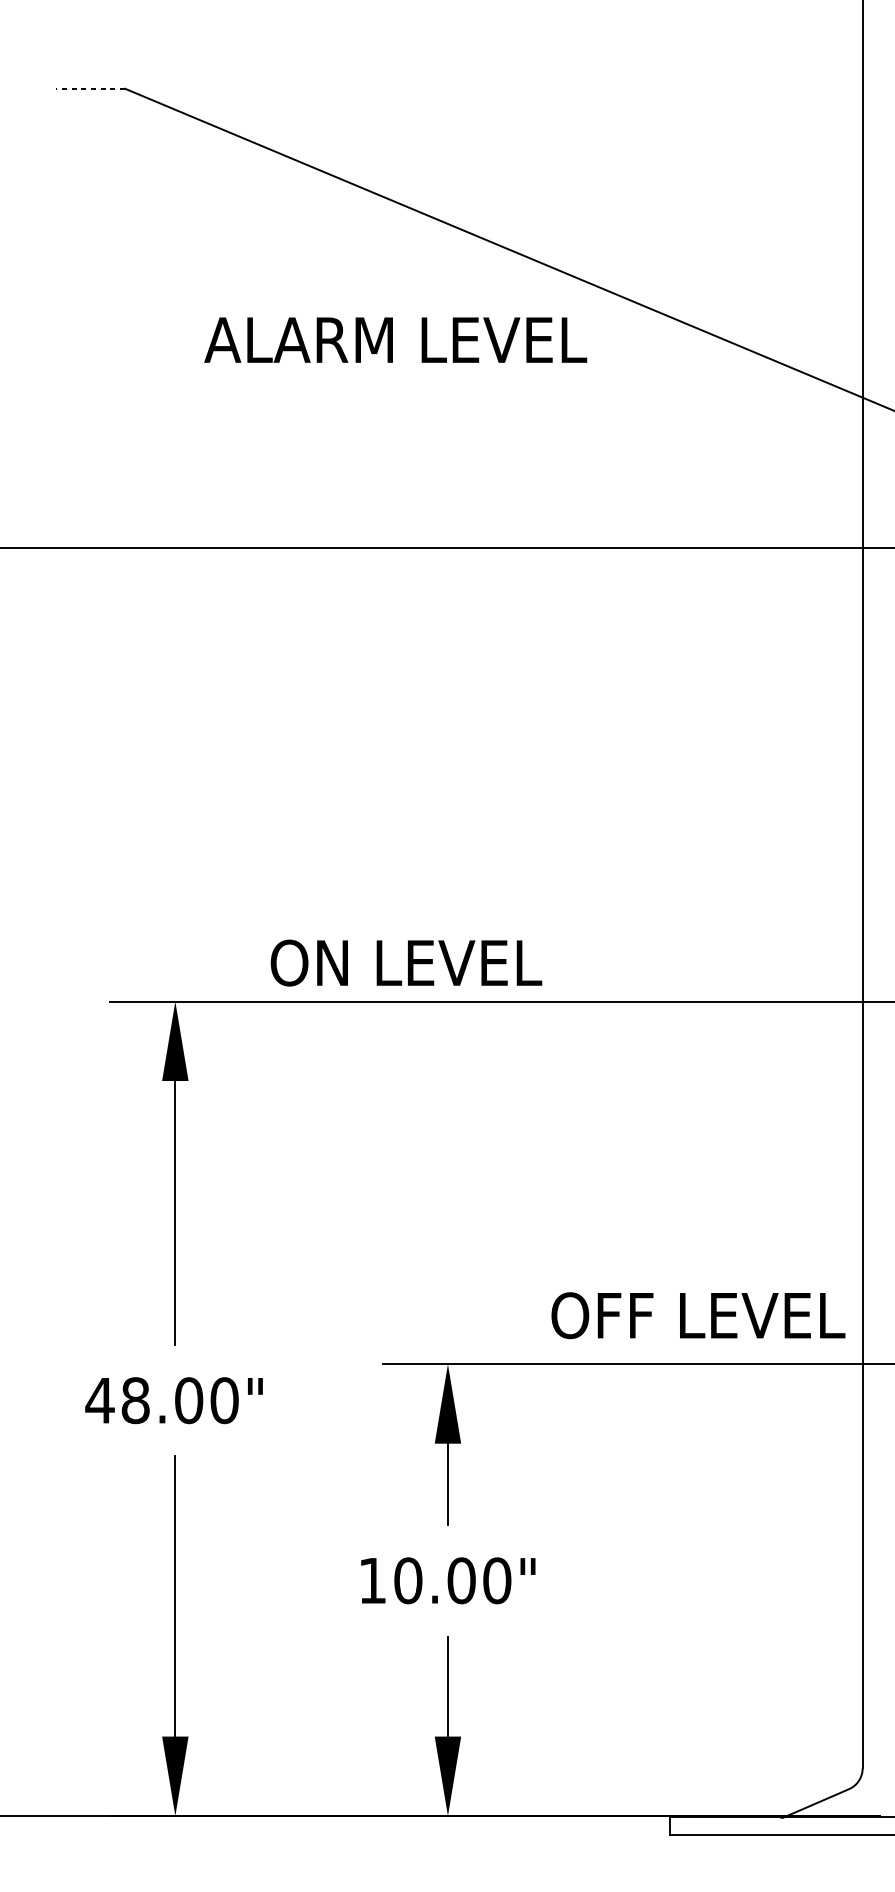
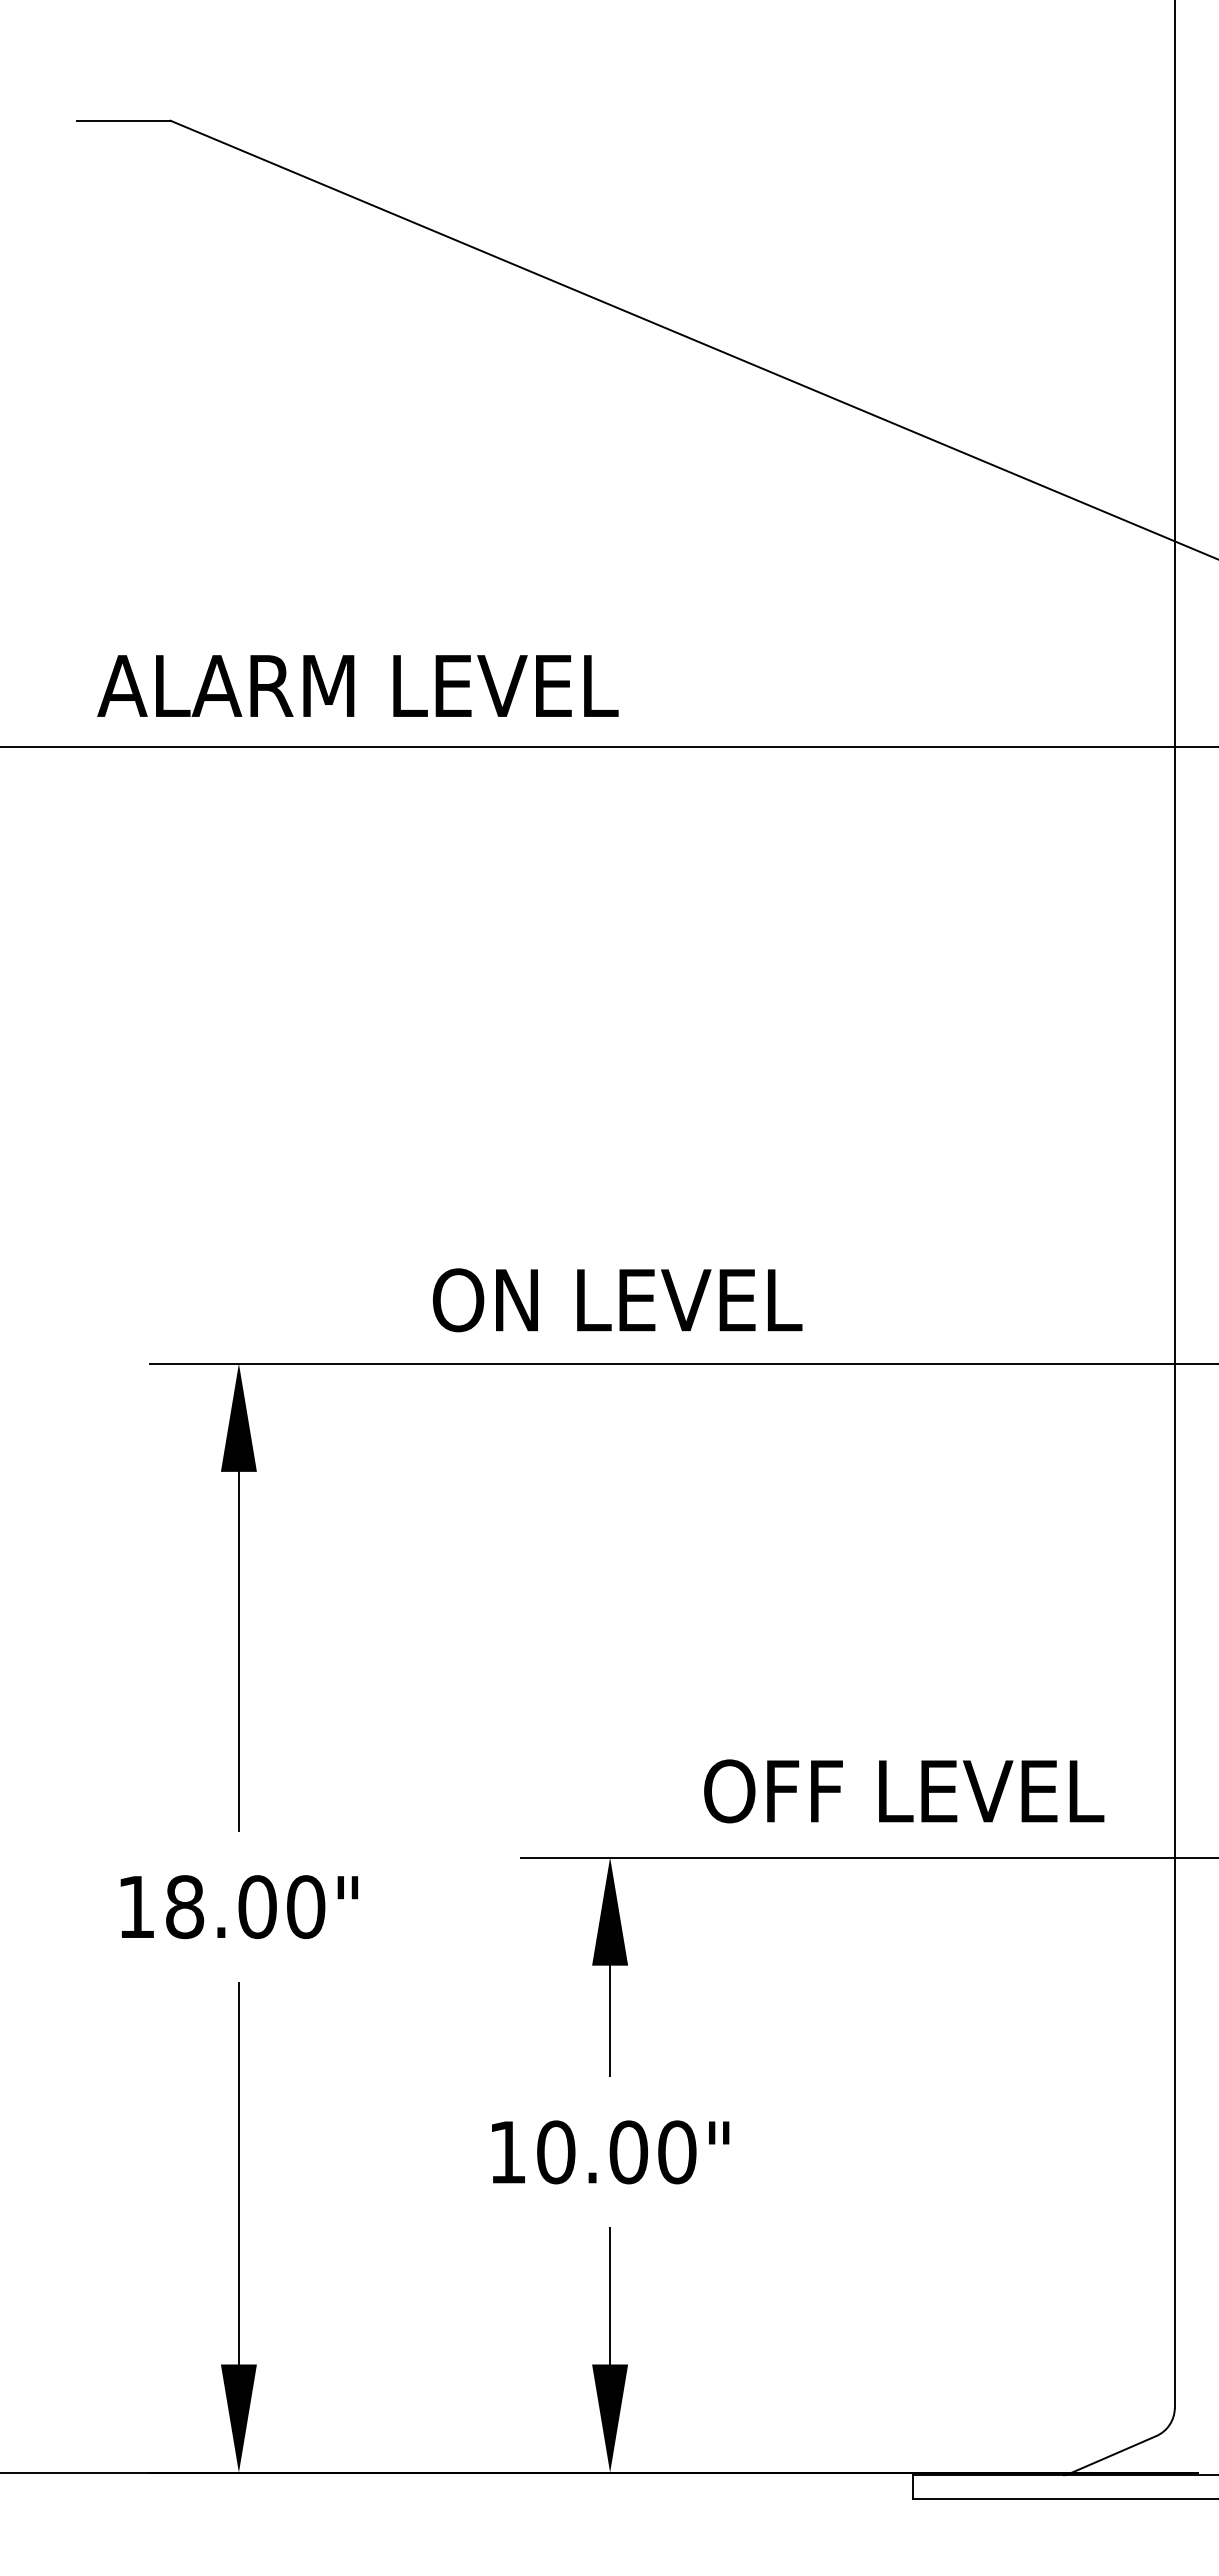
line: (90, 88) -> (123, 120), dashed -> solid
text: (395, 339) -> (357, 685), moved
text: (406, 963) -> (617, 1300), moved
text: (698, 1315) -> (904, 1791), moved
text: (100, 1400) -> (136, 1906), 48.00" -> 18.00"

